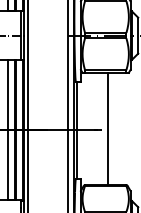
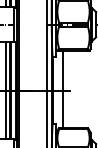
line: (107, 128) -> (62, 89), moved

